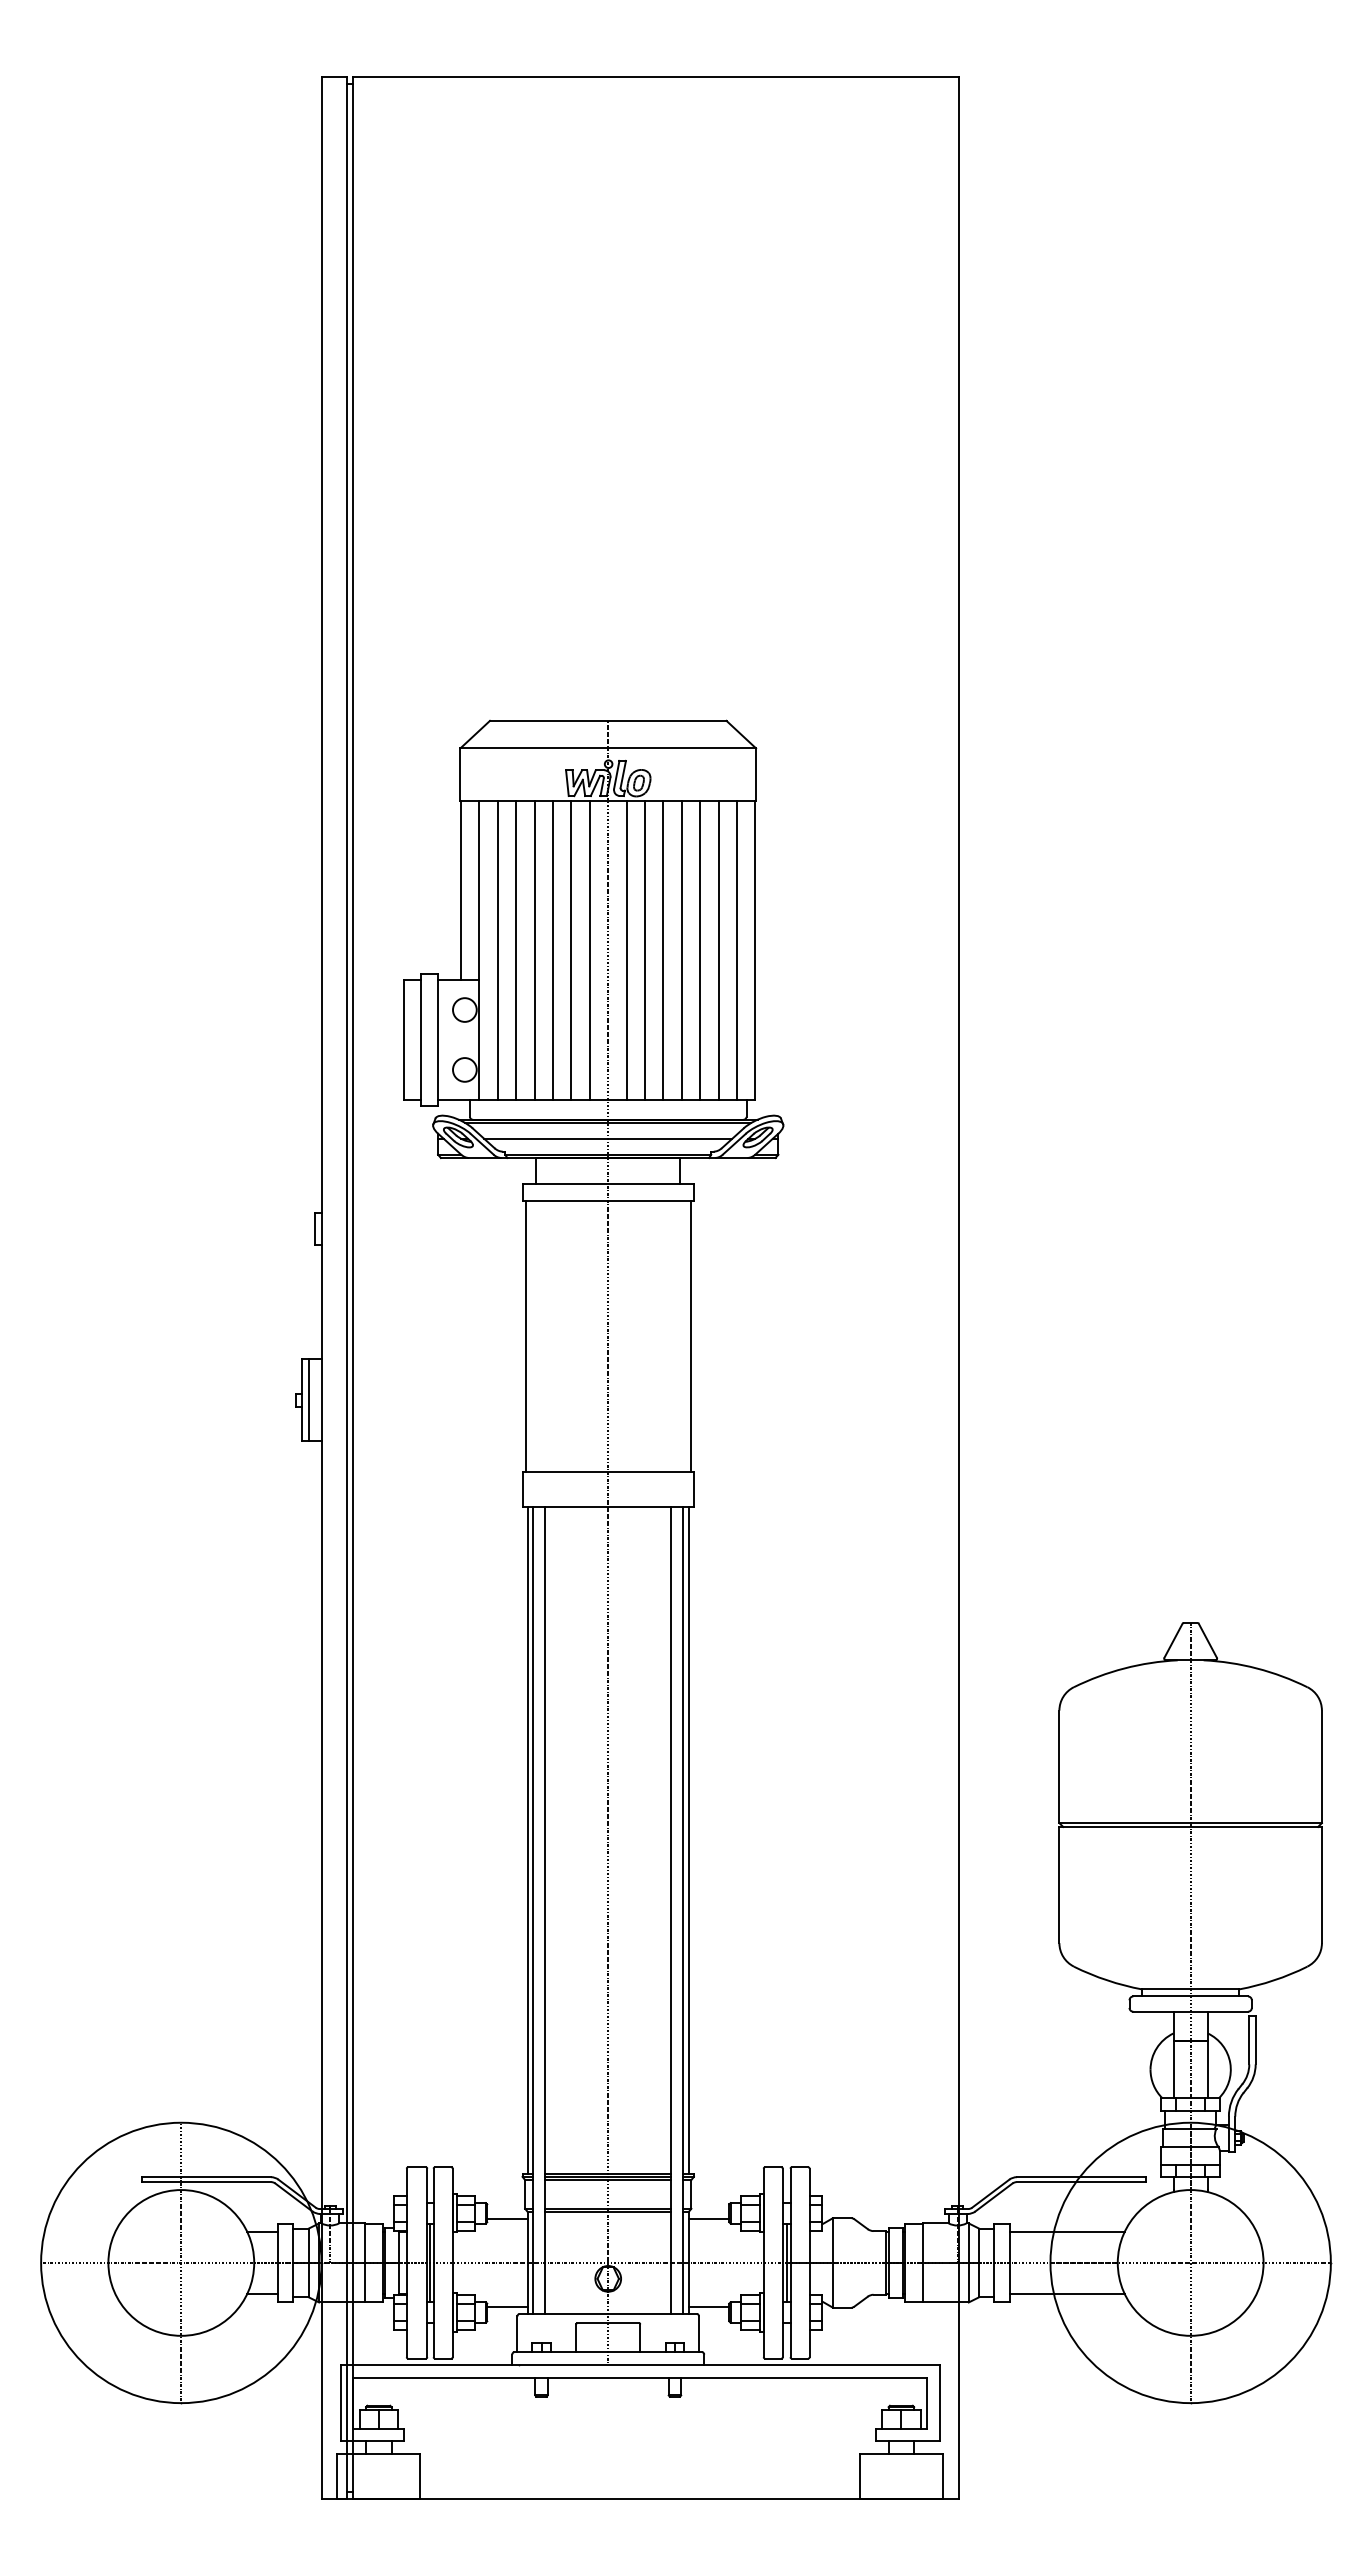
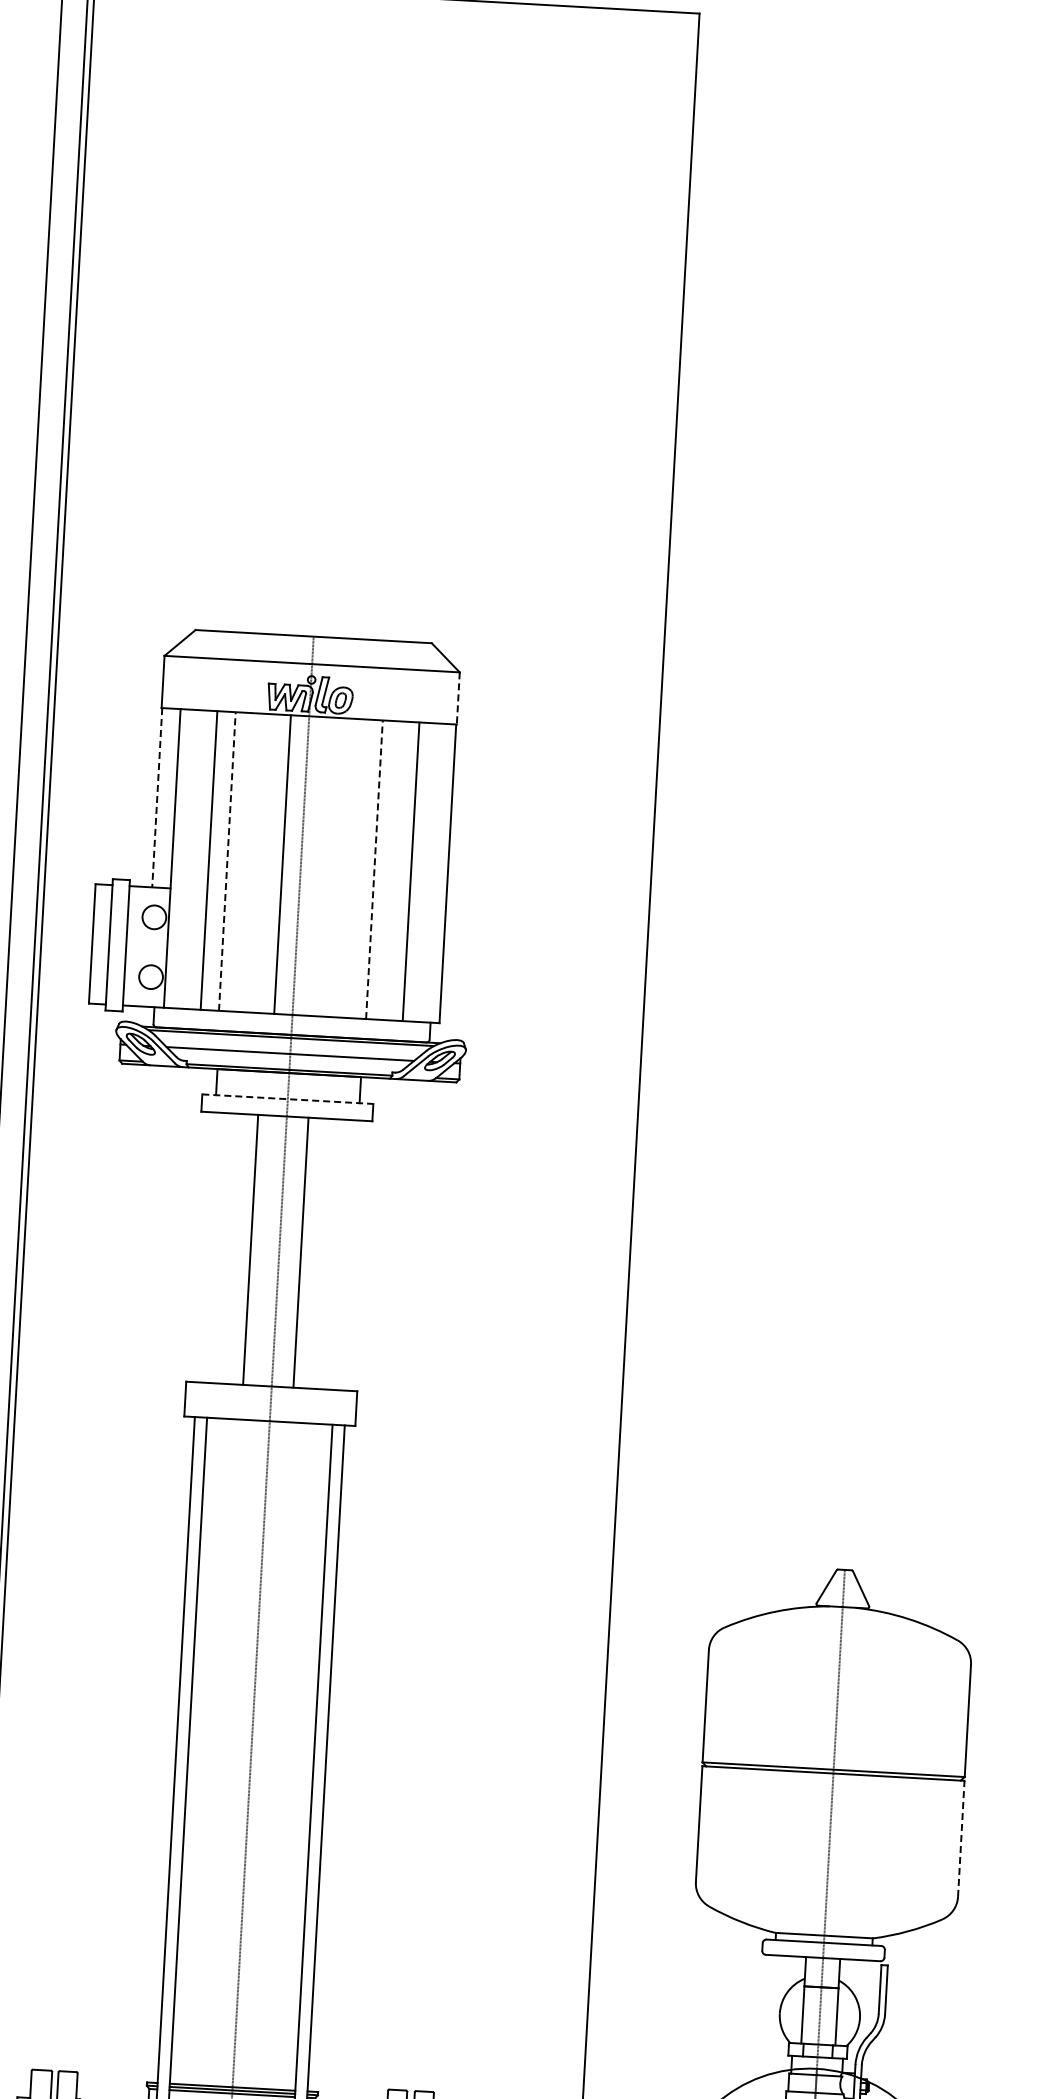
line: (756, 775) -> (458, 699), solid -> dashed
line: (461, 890) -> (157, 797), solid -> dashed
line: (497, 949) -> (190, 858), removed
line: (553, 949) -> (246, 861), removed
line: (571, 949) -> (264, 862), removed
line: (626, 949) -> (319, 865), removed
line: (645, 949) -> (338, 867), removed
line: (663, 949) -> (356, 868), removed
line: (700, 949) -> (393, 870), removed
line: (737, 949) -> (429, 872), removed
line: (534, 950) -> (227, 861), solid -> dashed
line: (681, 950) -> (374, 870), solid -> dashed
line: (608, 1184) -> (288, 1099), solid -> dashed
line: (525, 1336) -> (250, 1249), moved
line: (690, 1336) -> (300, 1252), moved
line: (527, 1839) -> (170, 1749), removed
line: (688, 1839) -> (331, 1758), removed
line: (1321, 1884) -> (960, 1838), solid -> dashed

